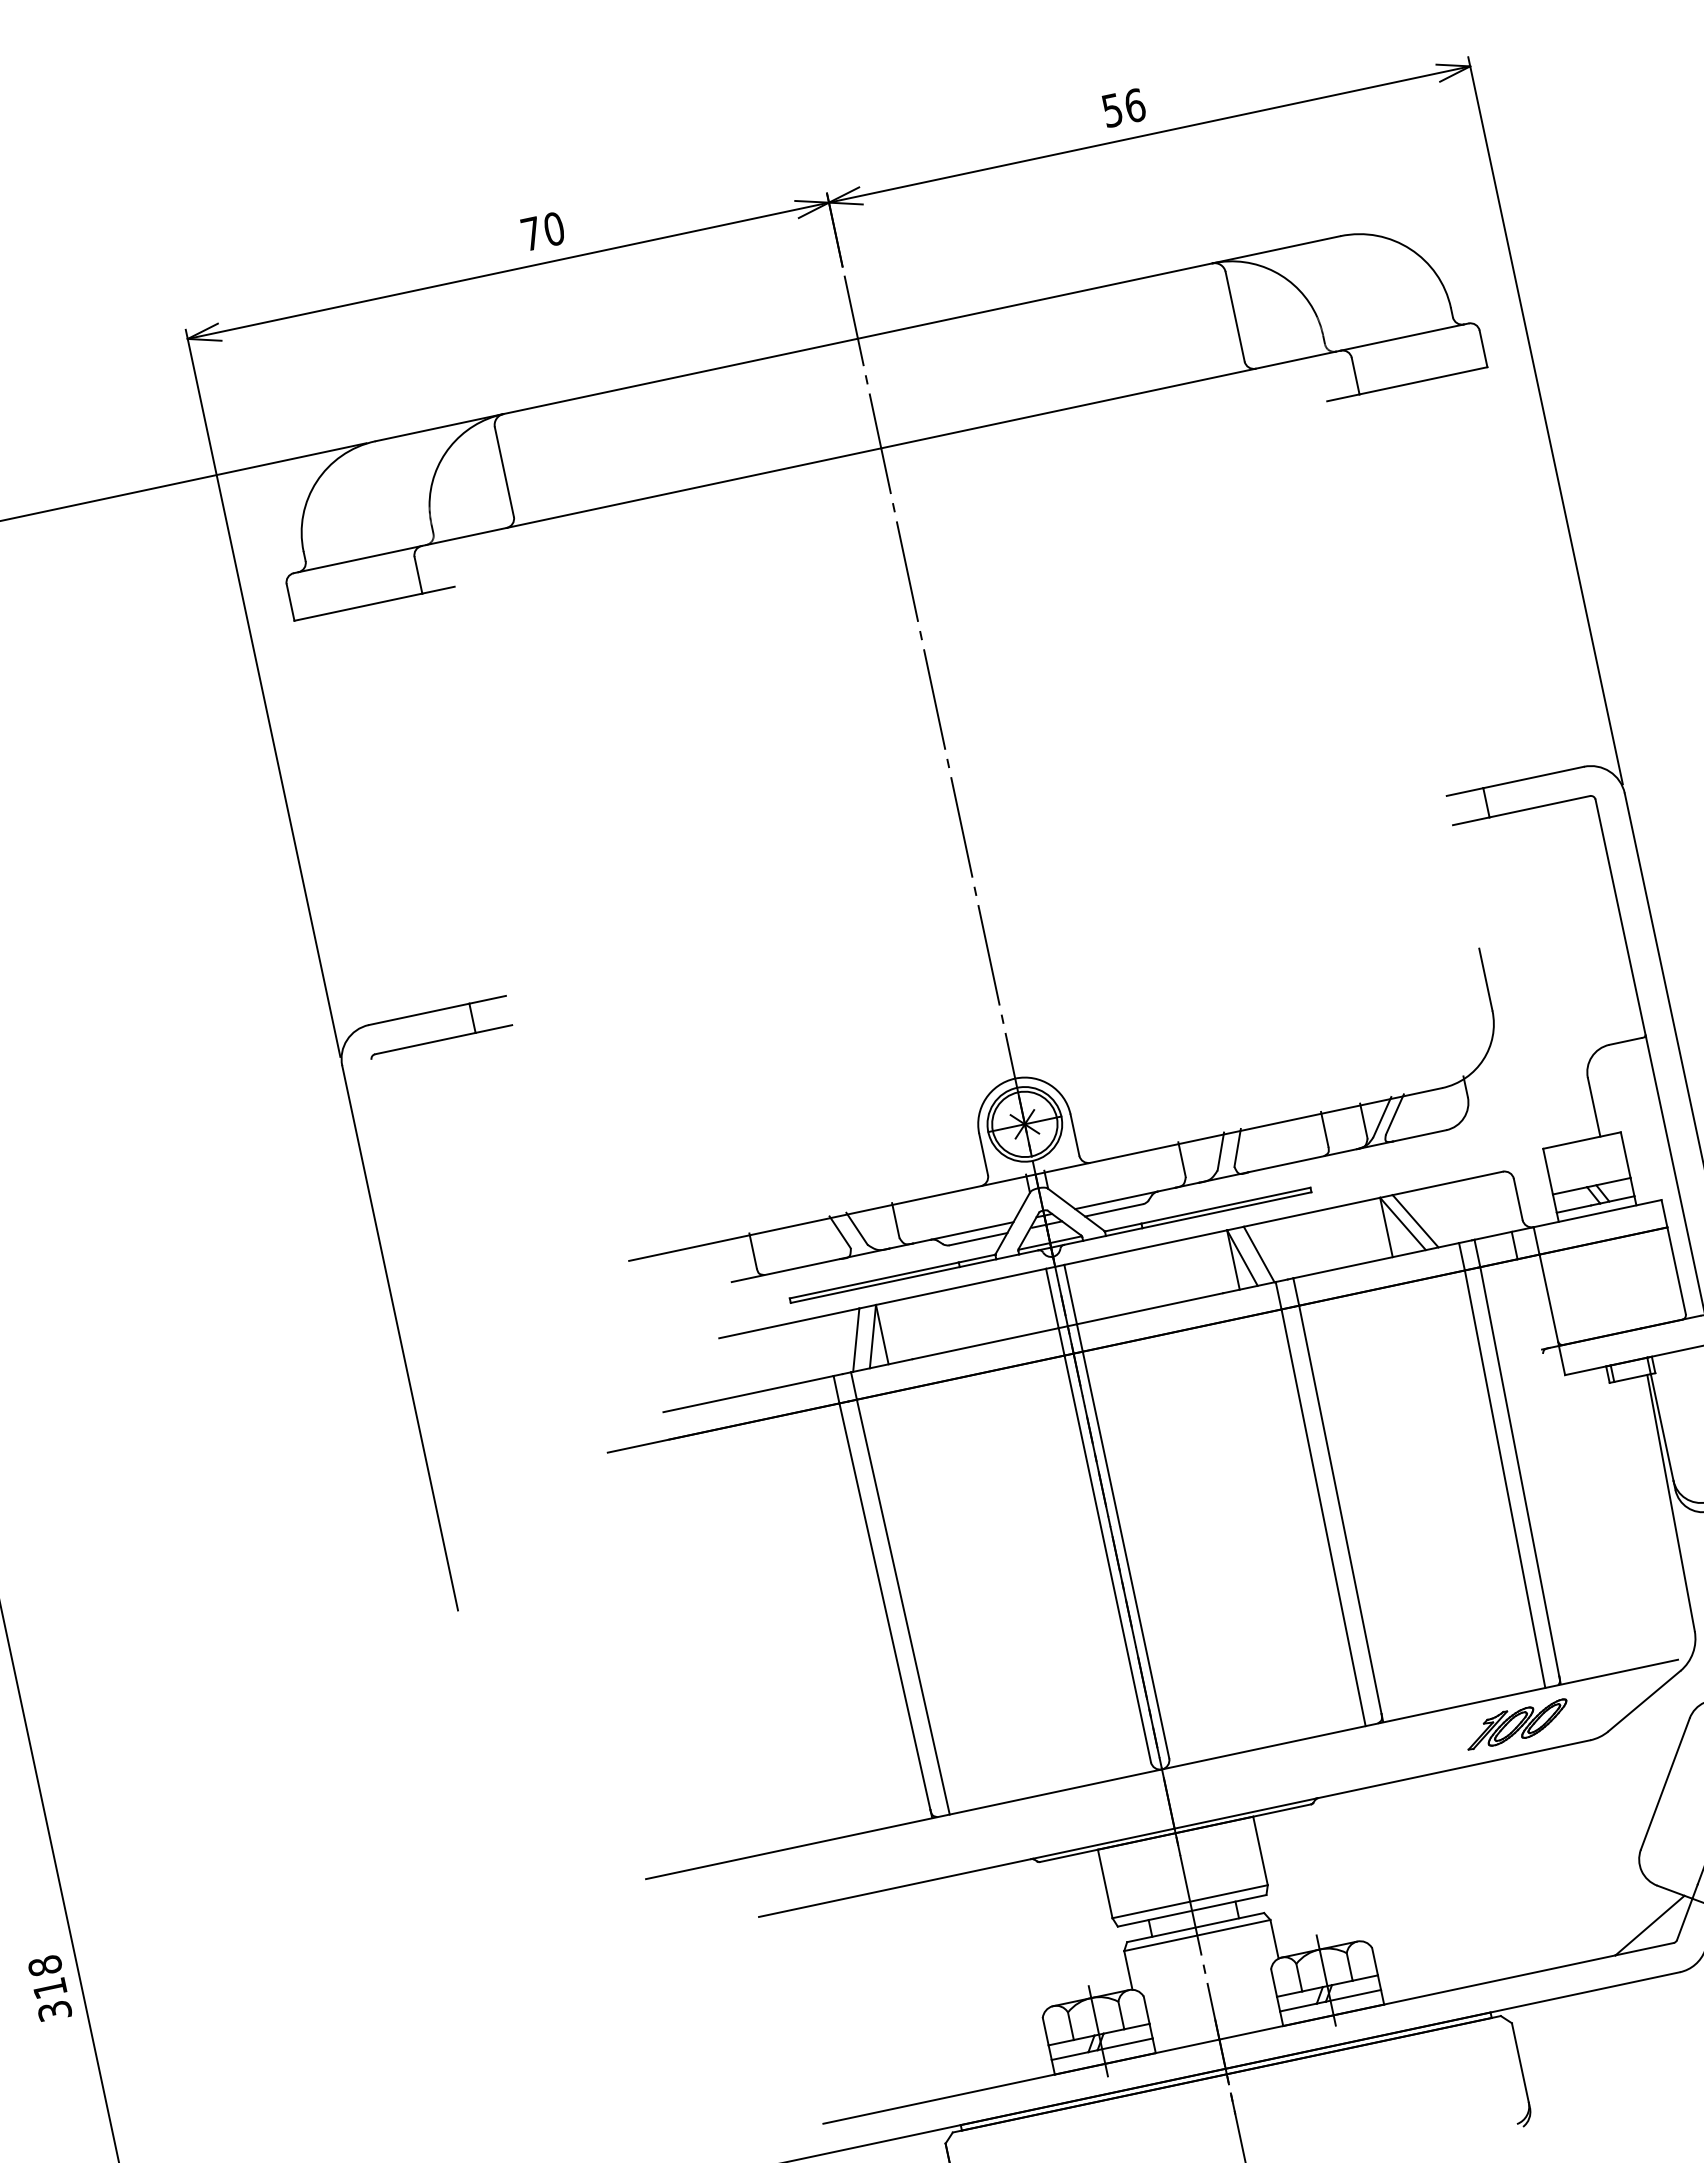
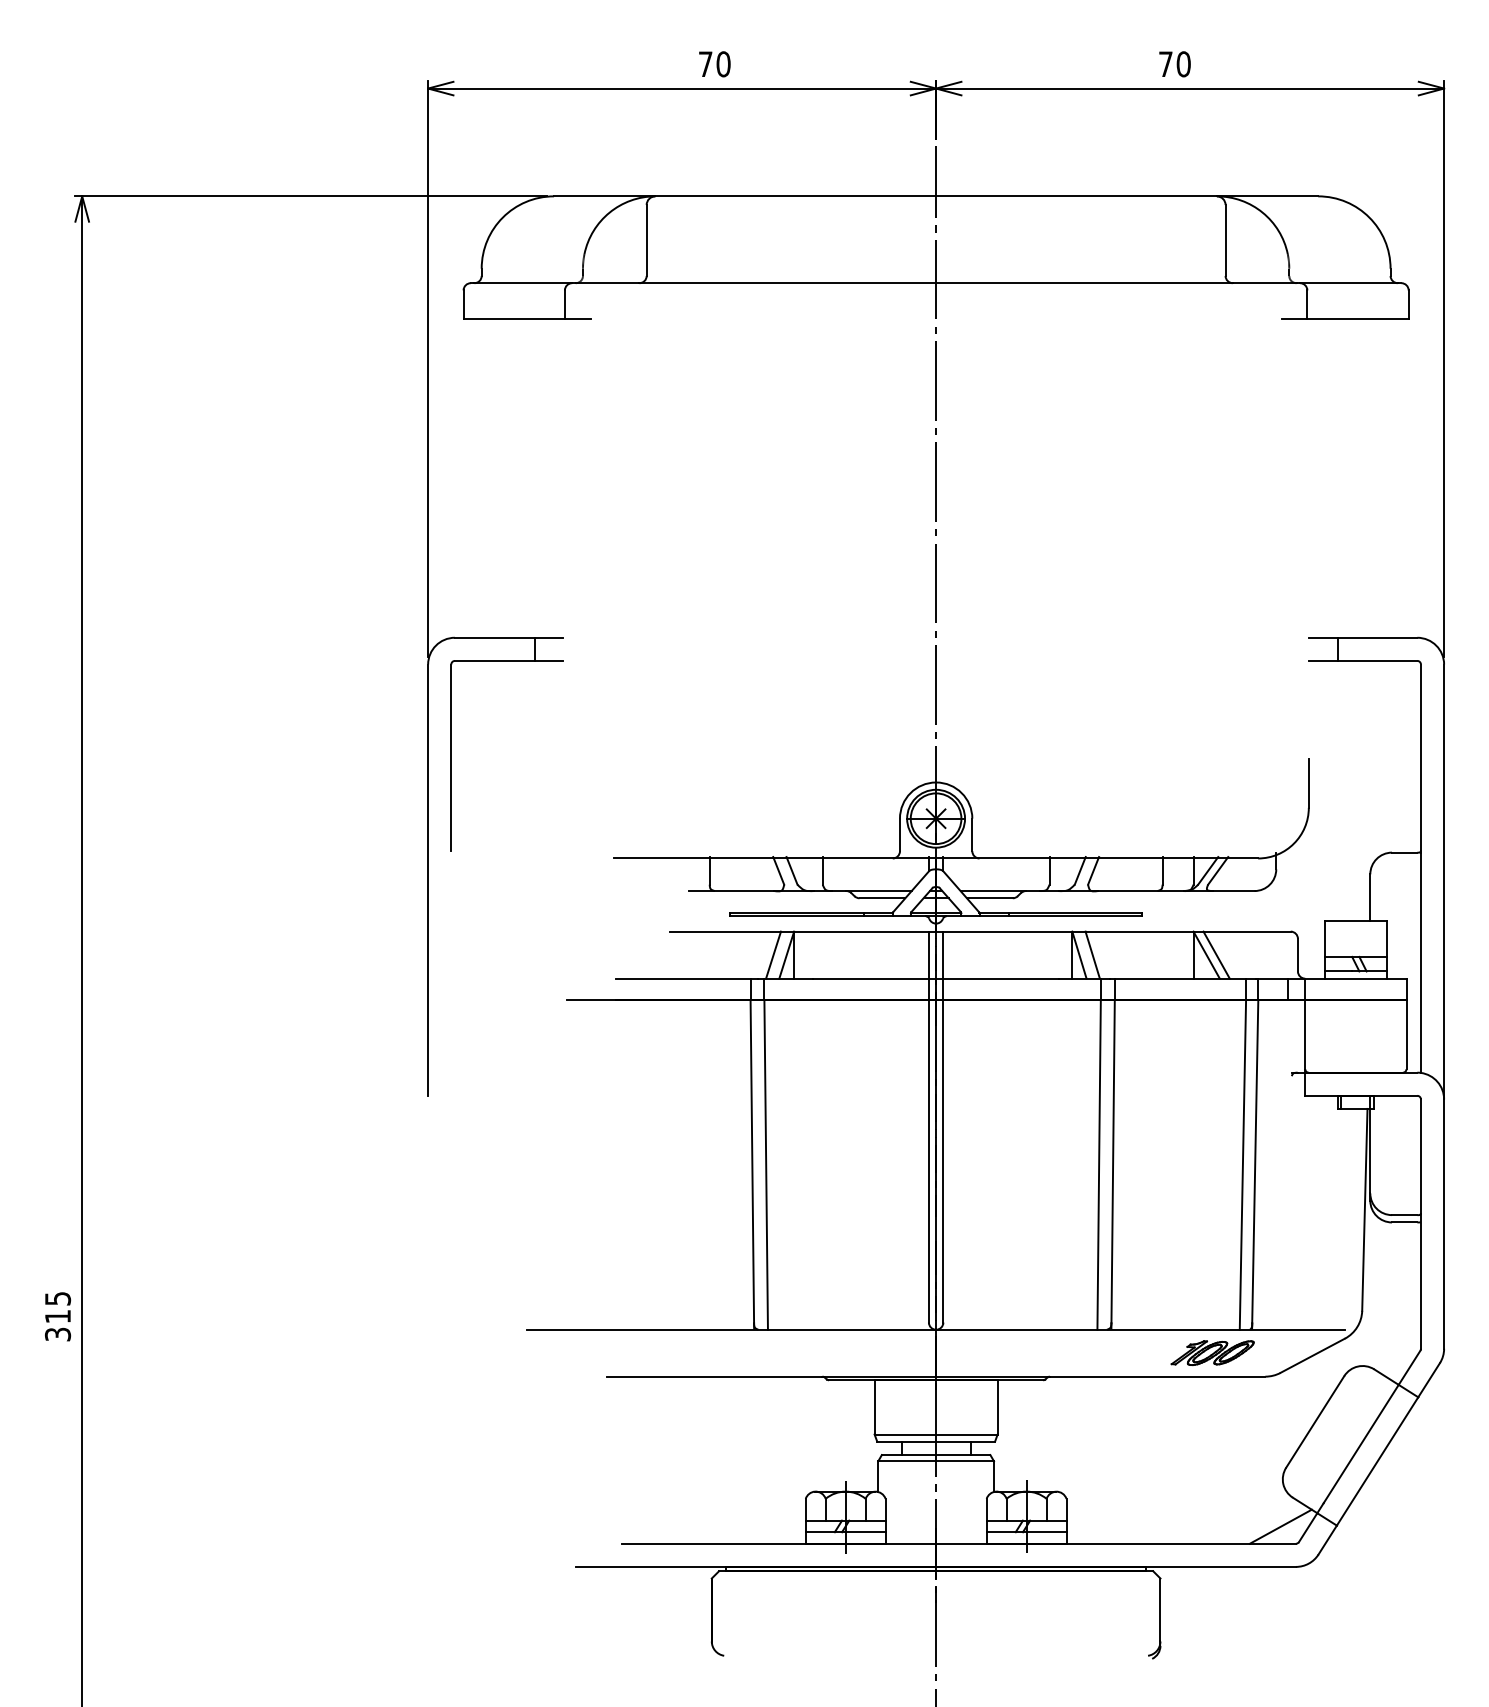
text: (1123, 108) -> (1174, 64), 56 -> 70
line: (396, 1177) -> (451, 757), added
text: (44, 1965) -> (57, 1298), 318 -> 315

